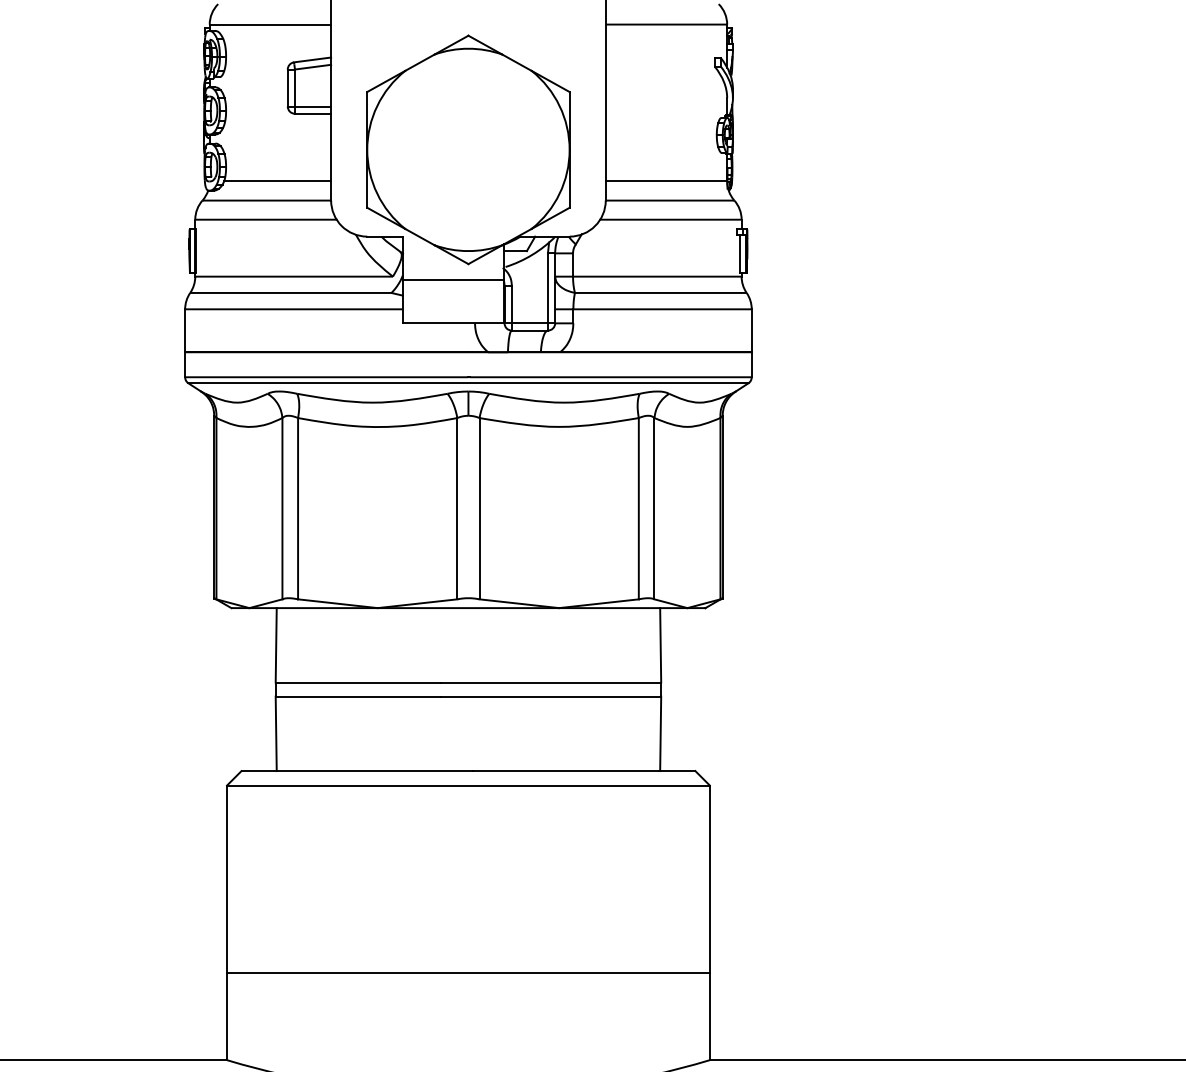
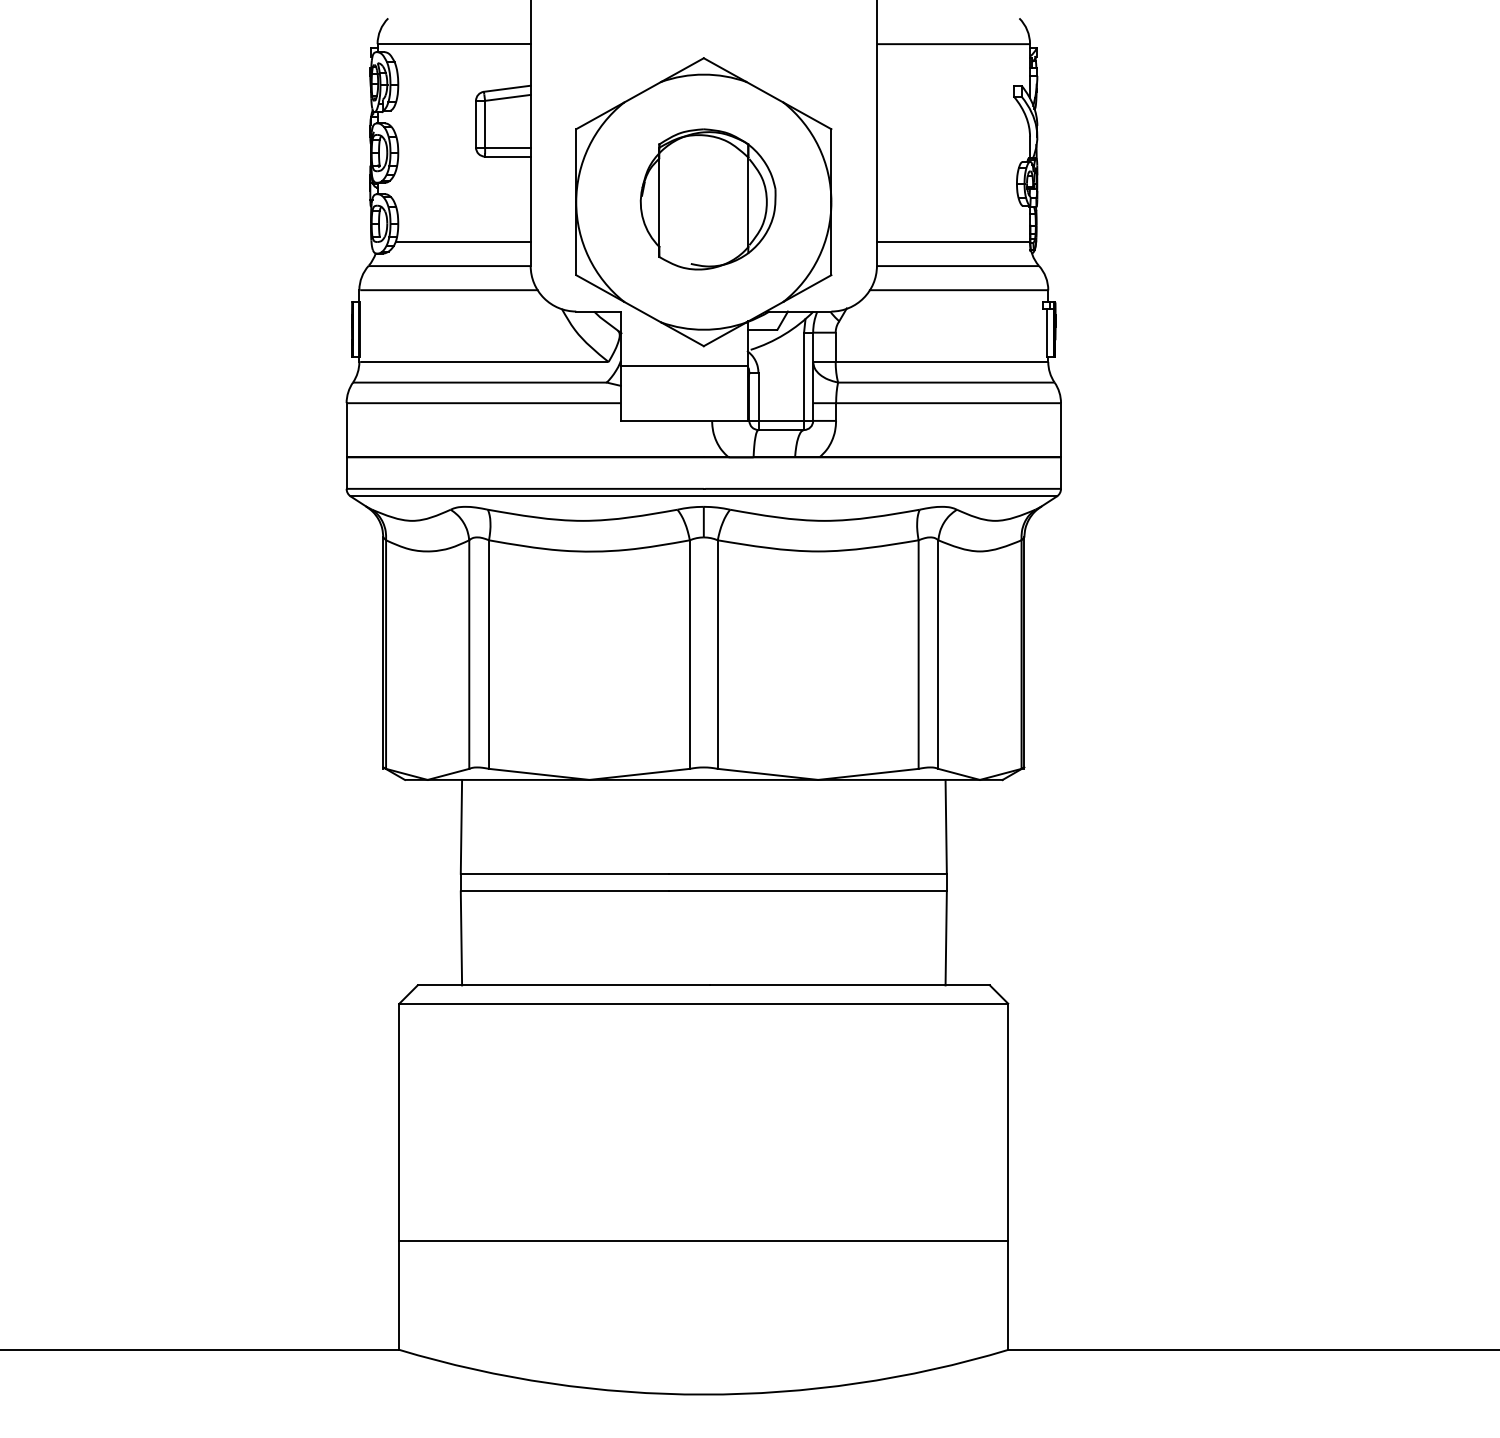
part: (471, 147) -> (707, 199), added

